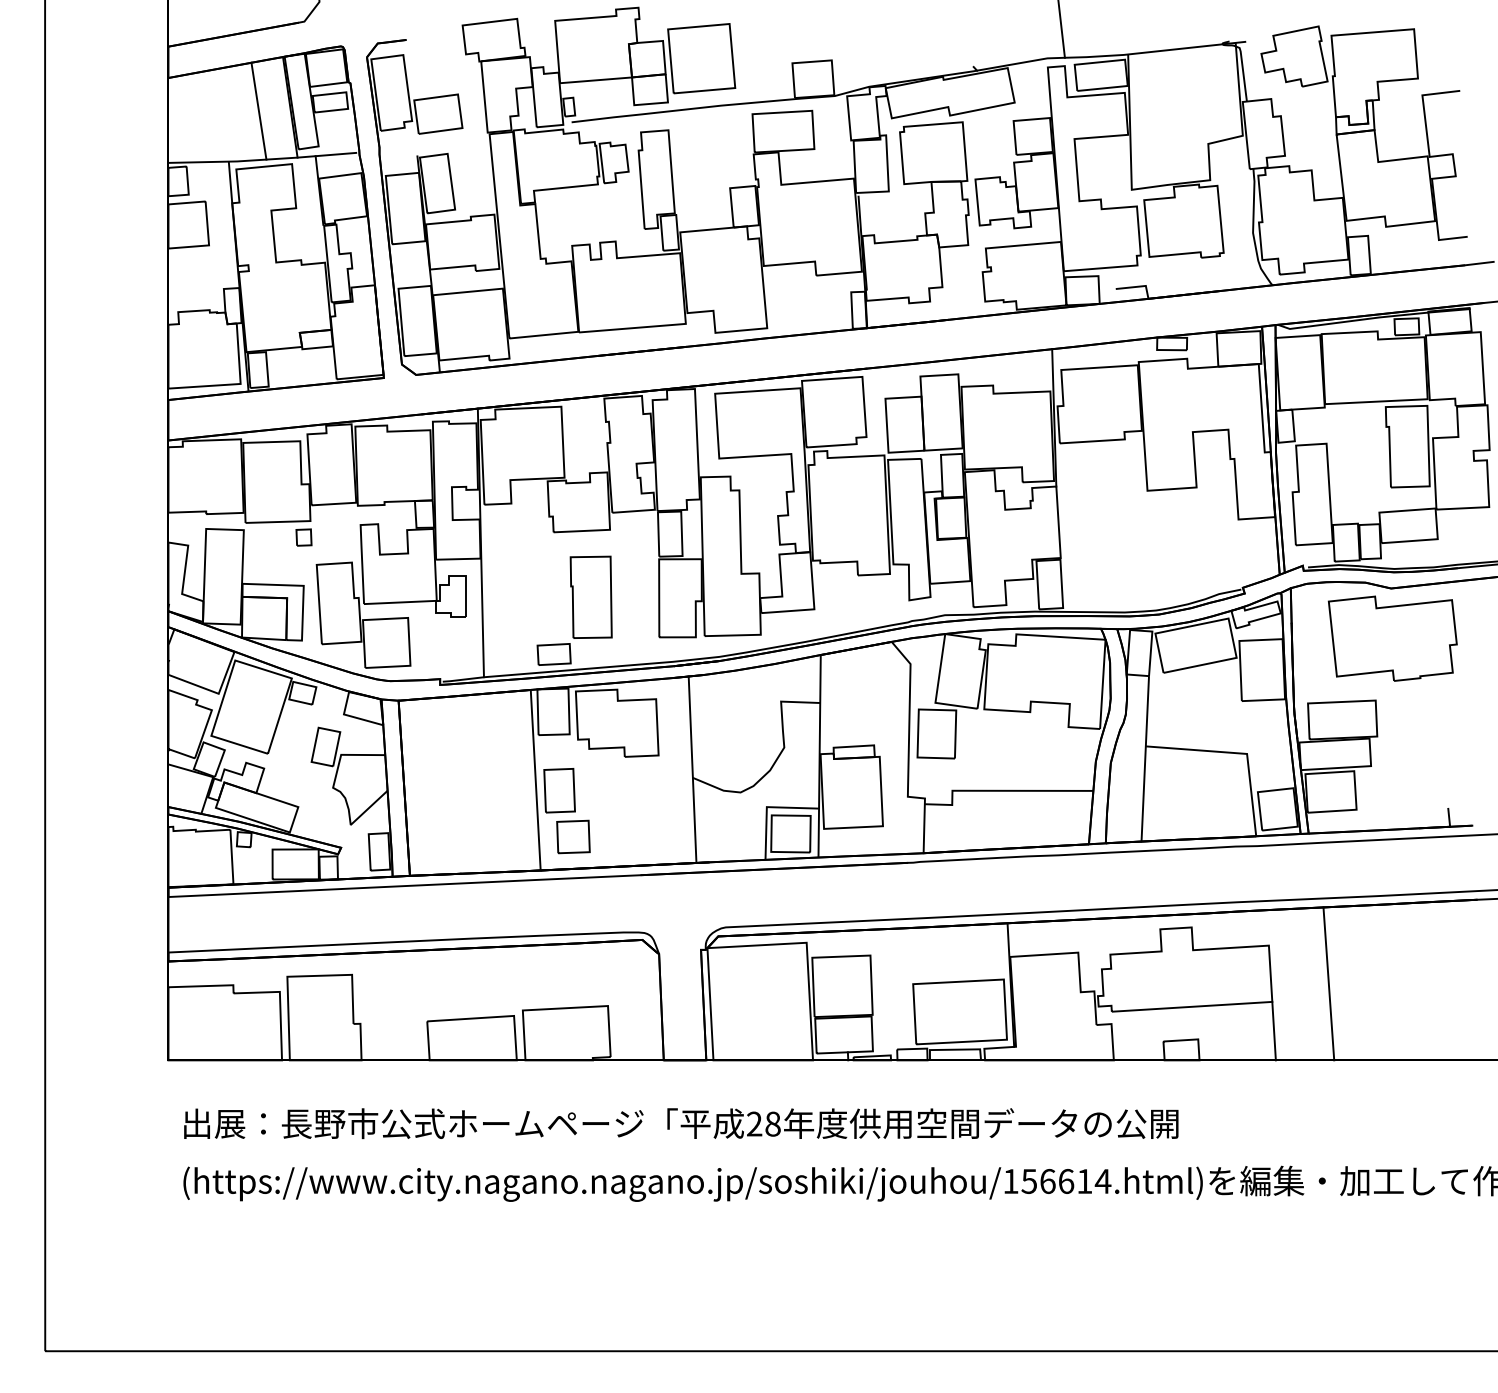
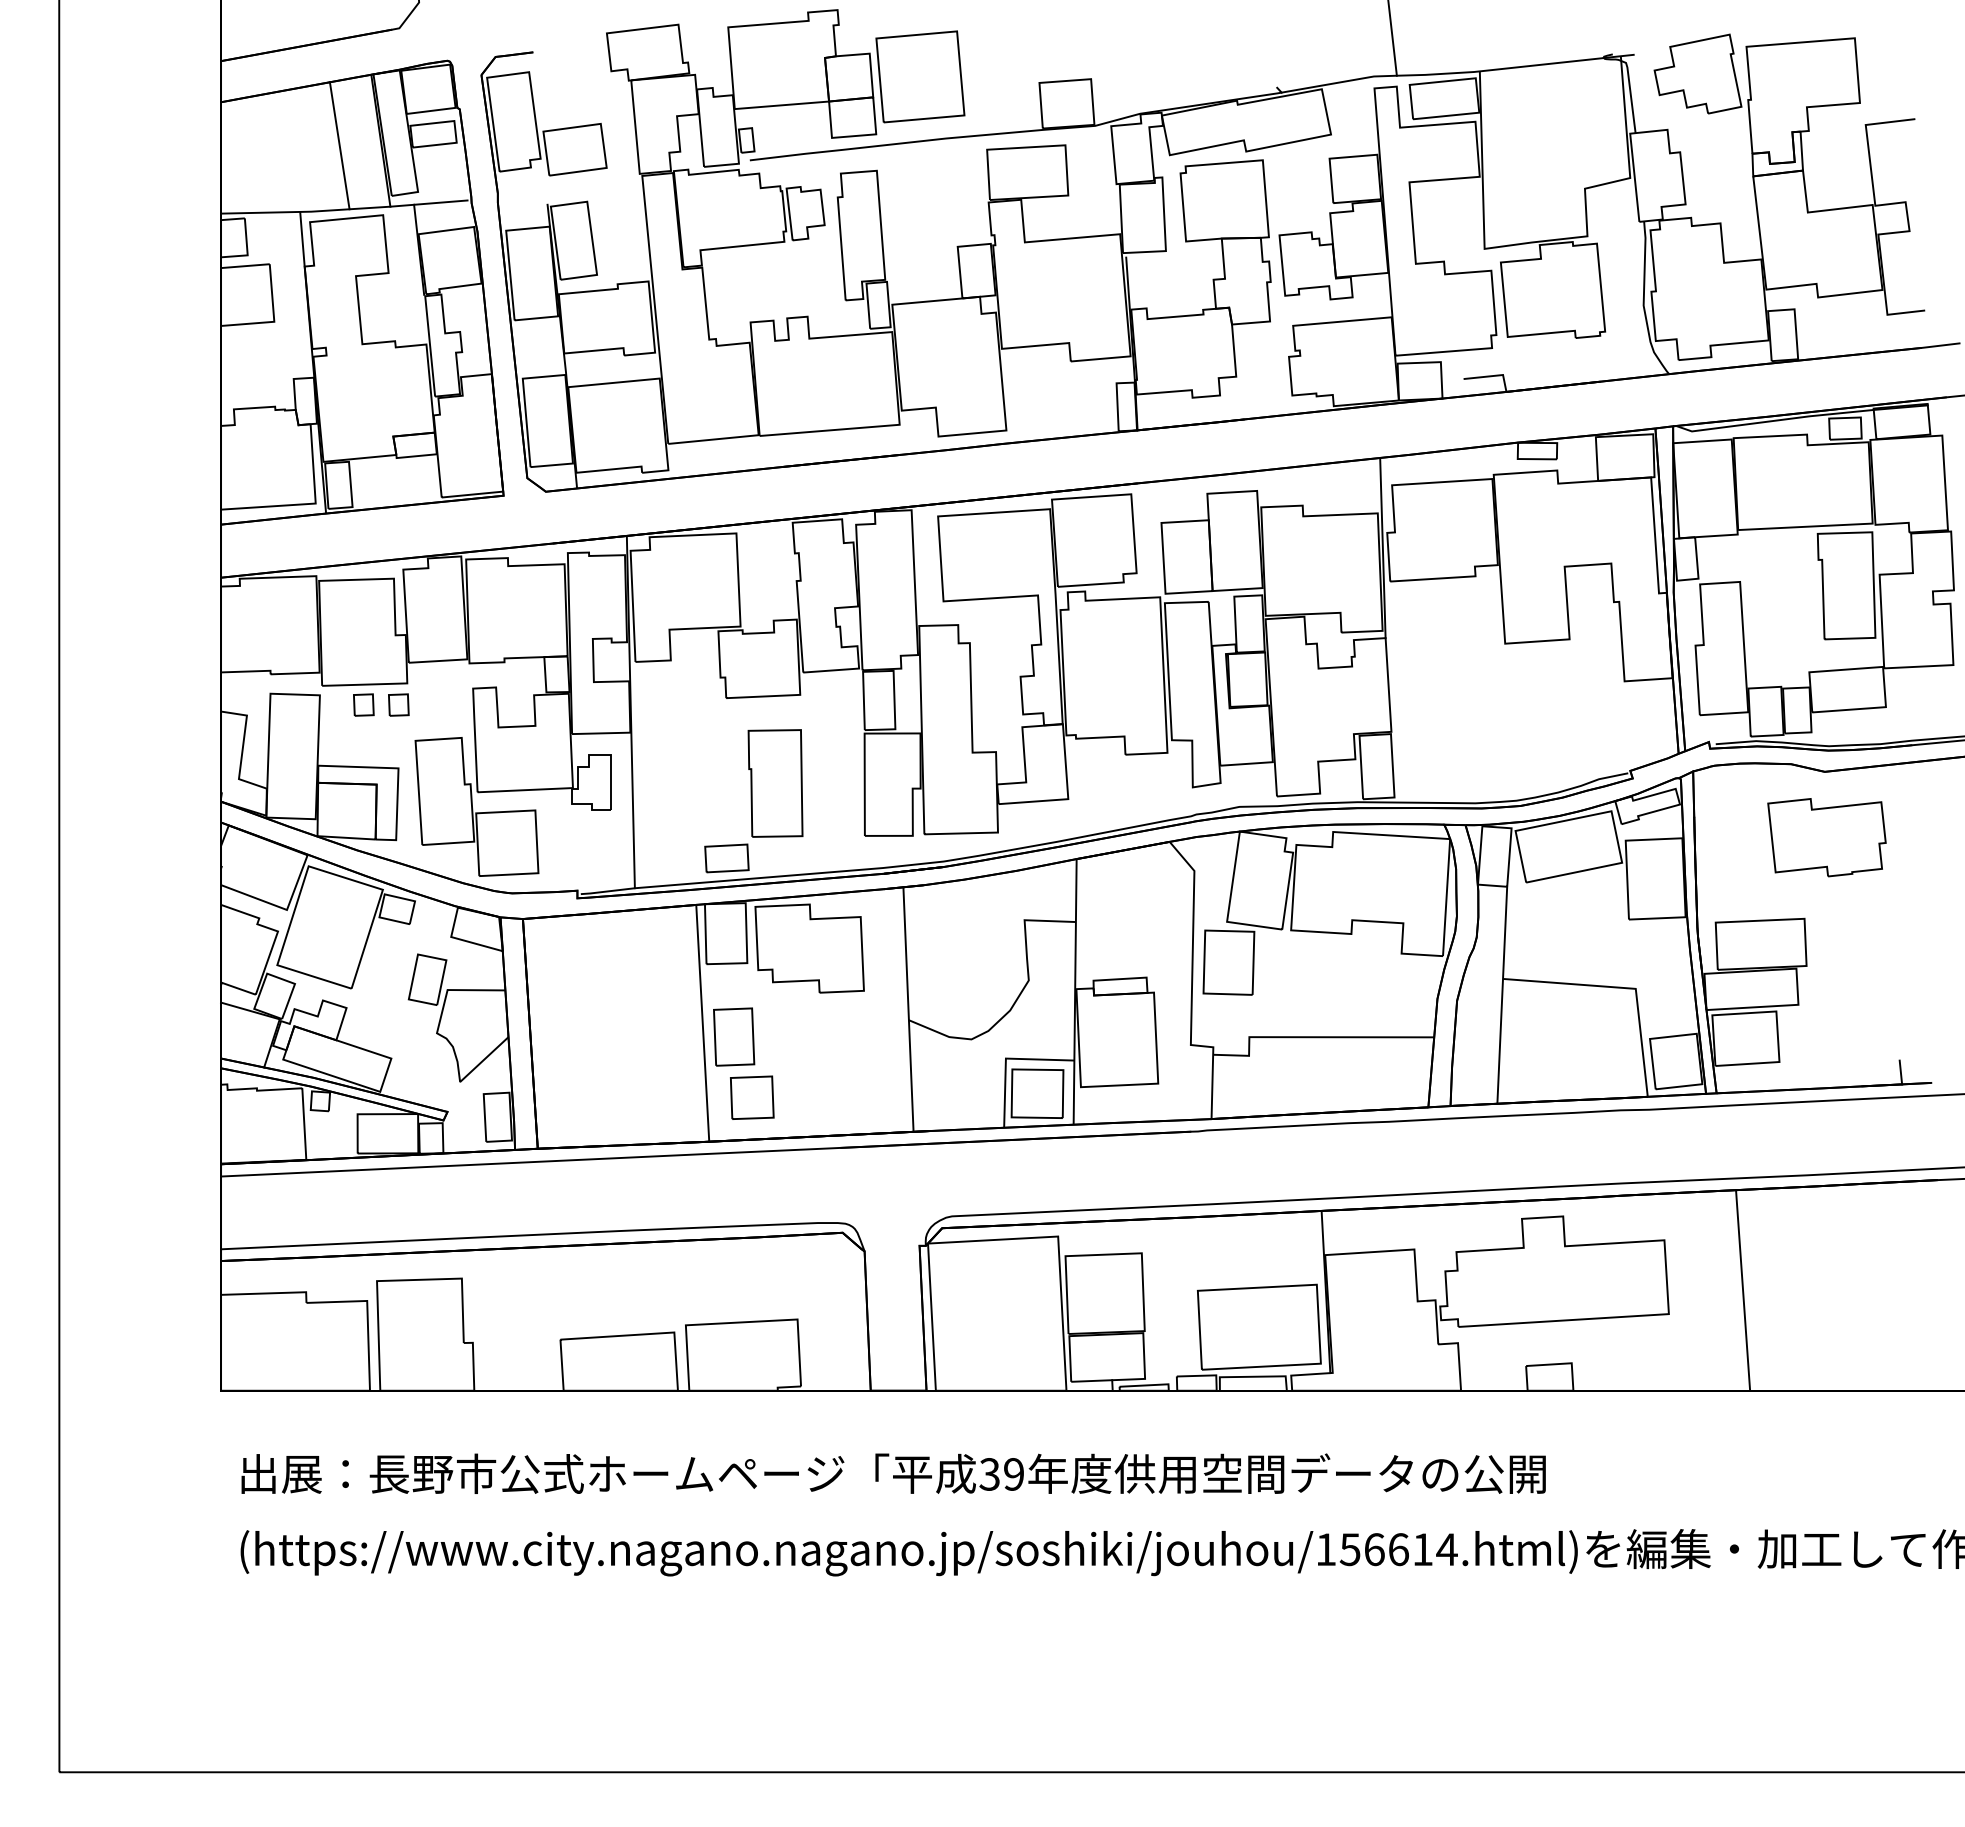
part: (277, 537) -> (363, 704), added
part: (1392, 638) -> (1826, 837), size x0.7
line: (1273, 1031) -> (1670, 1352), removed
text: (763, 1124) -> (1001, 1474), 28 -> 39

